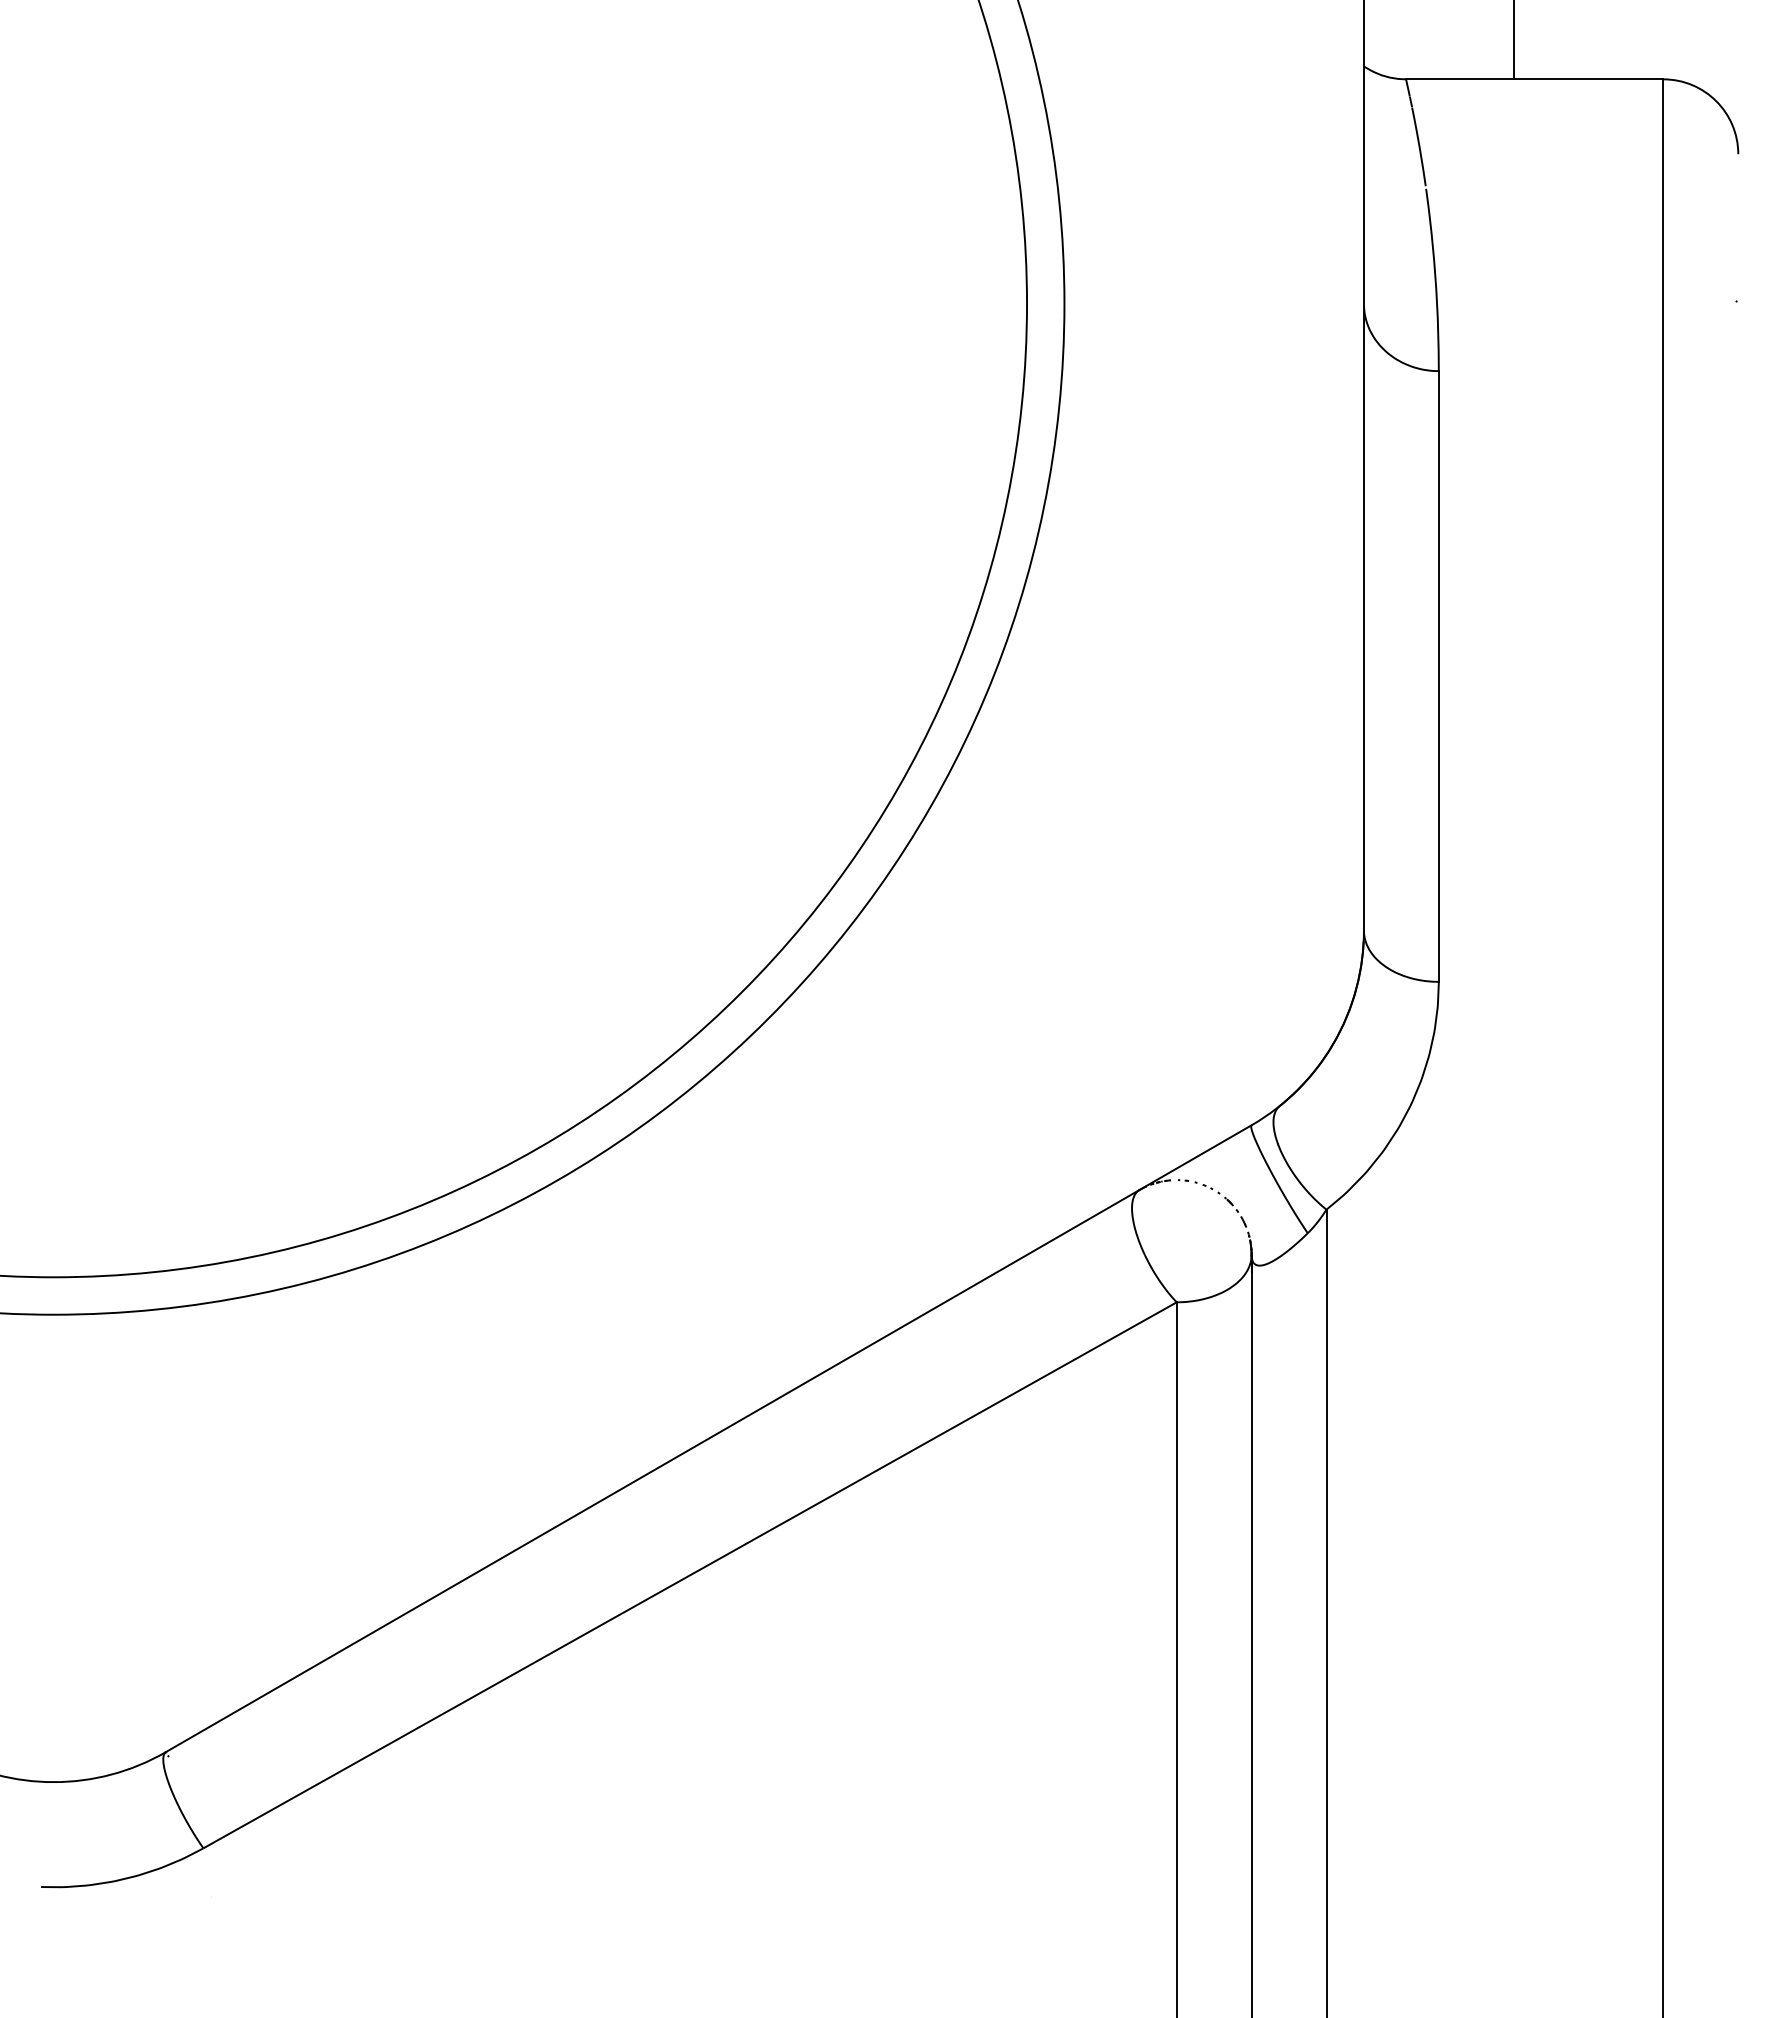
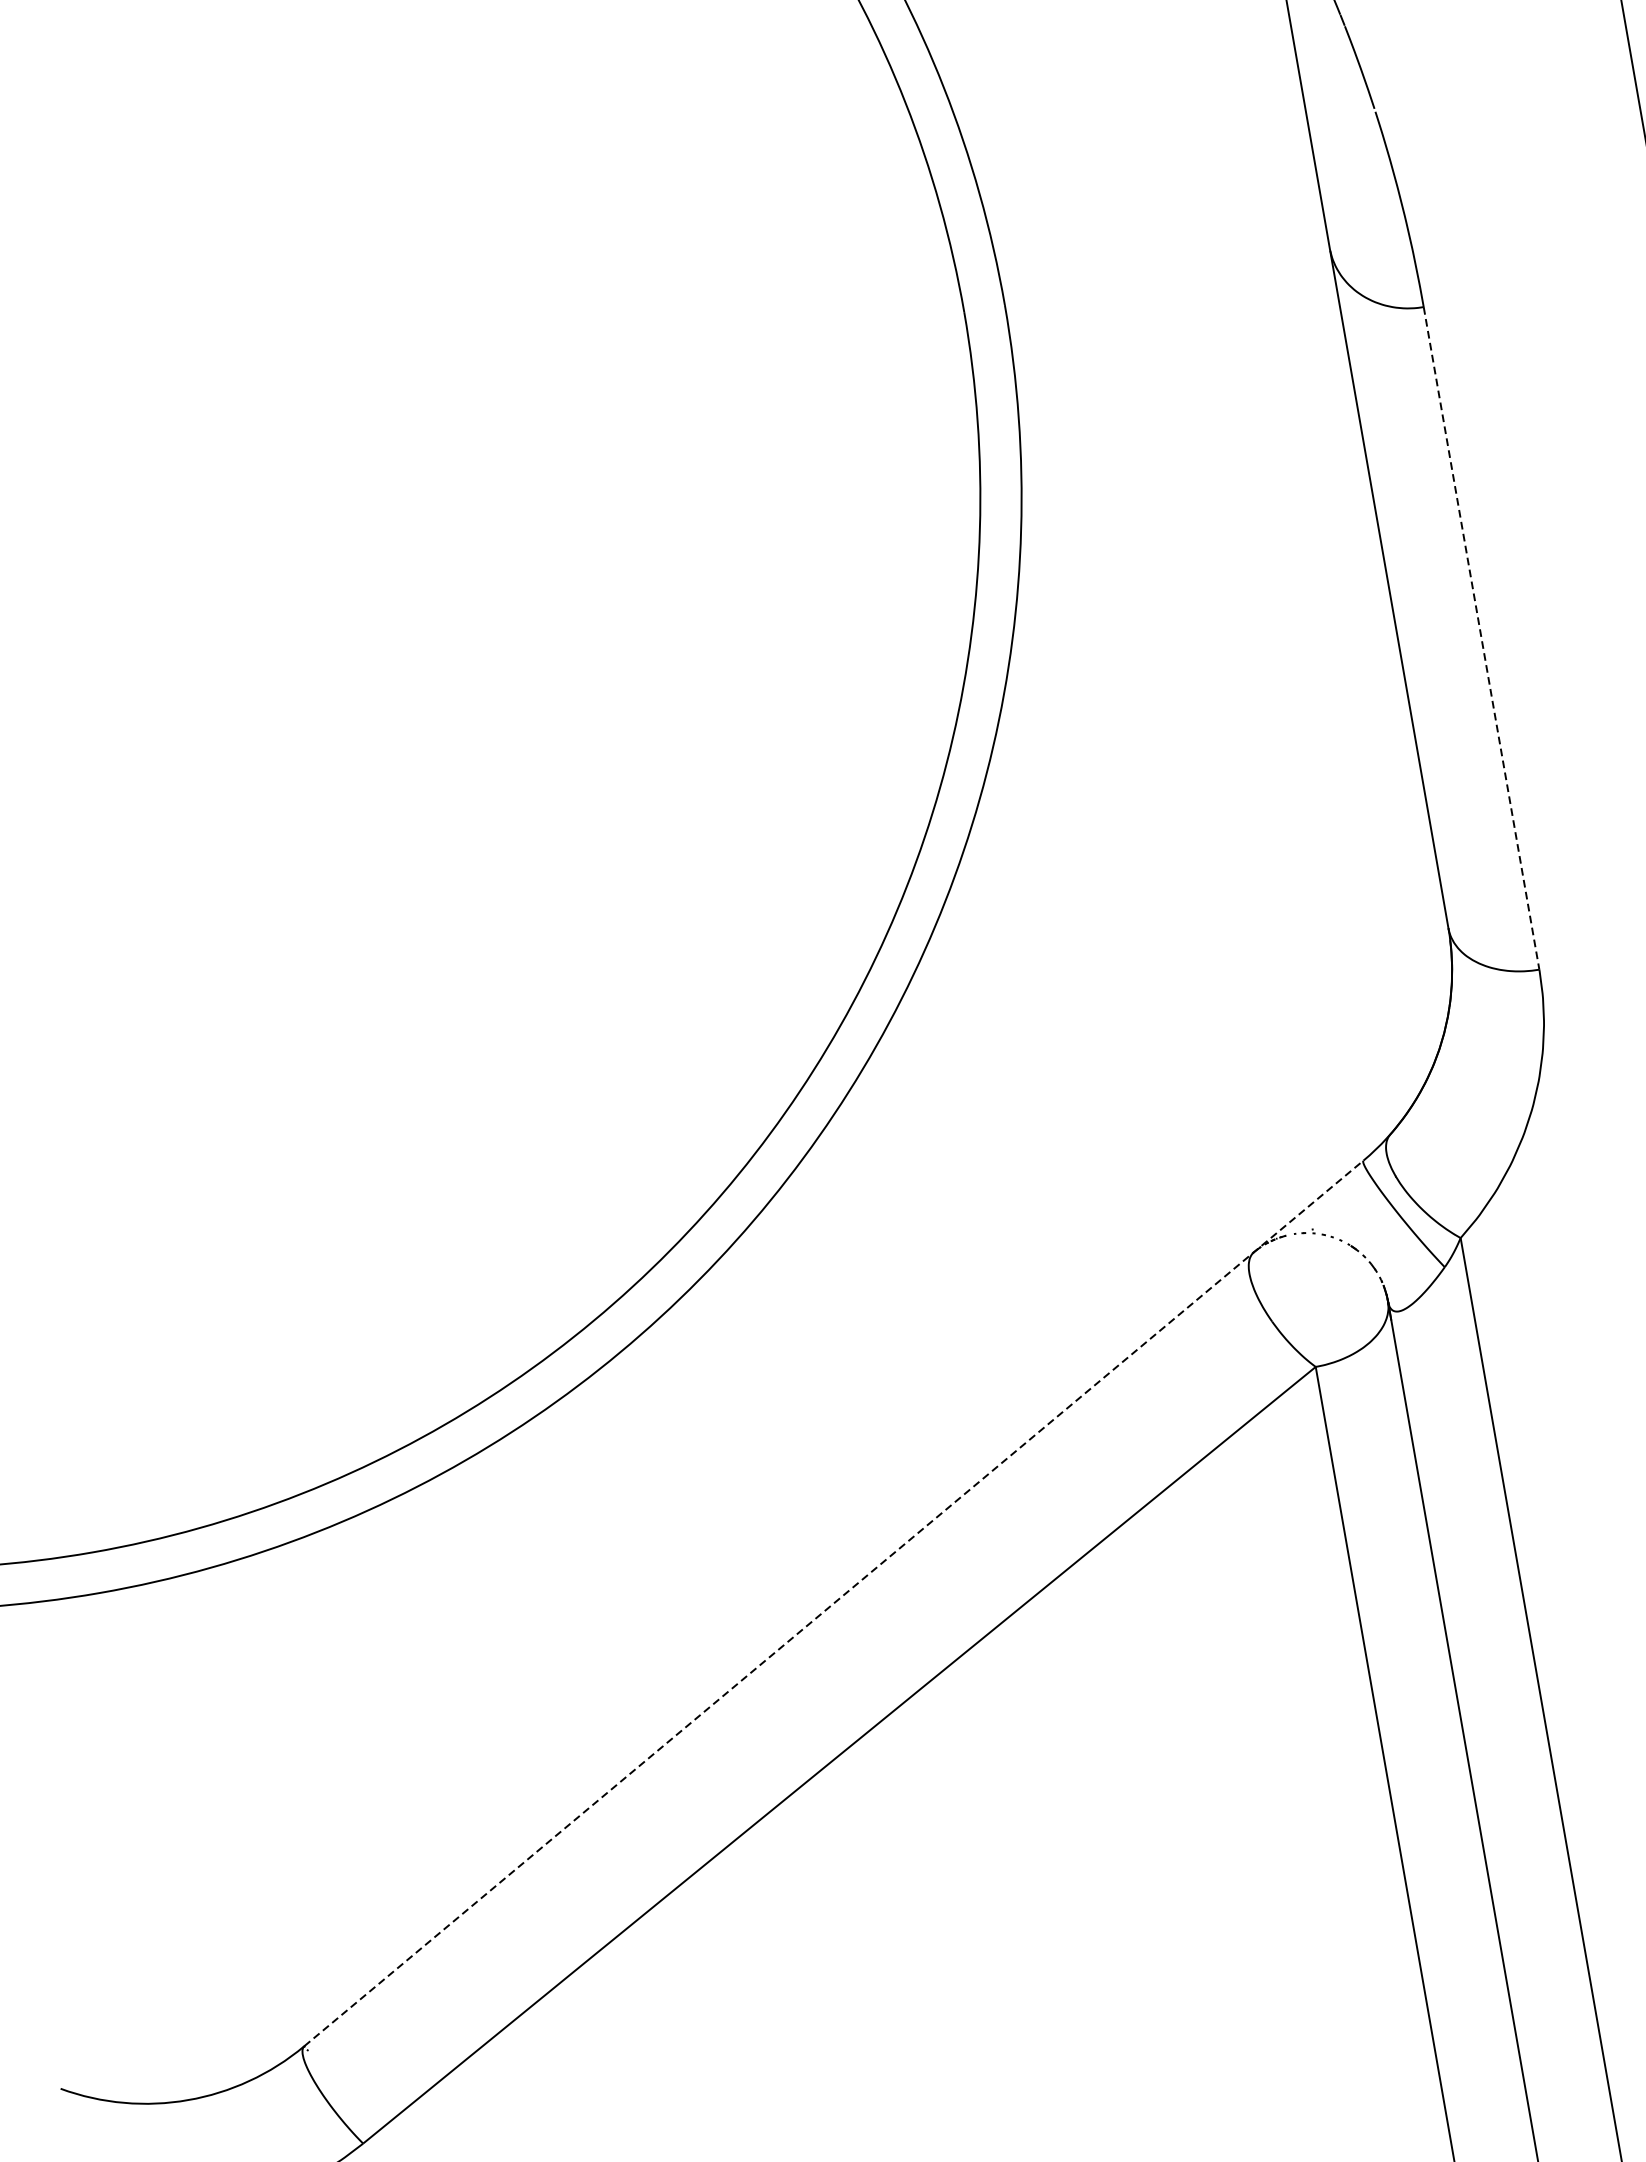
line: (1438, 677) -> (1481, 639), solid -> dashed
line: (708, 1438) -> (833, 1603), solid -> dashed

